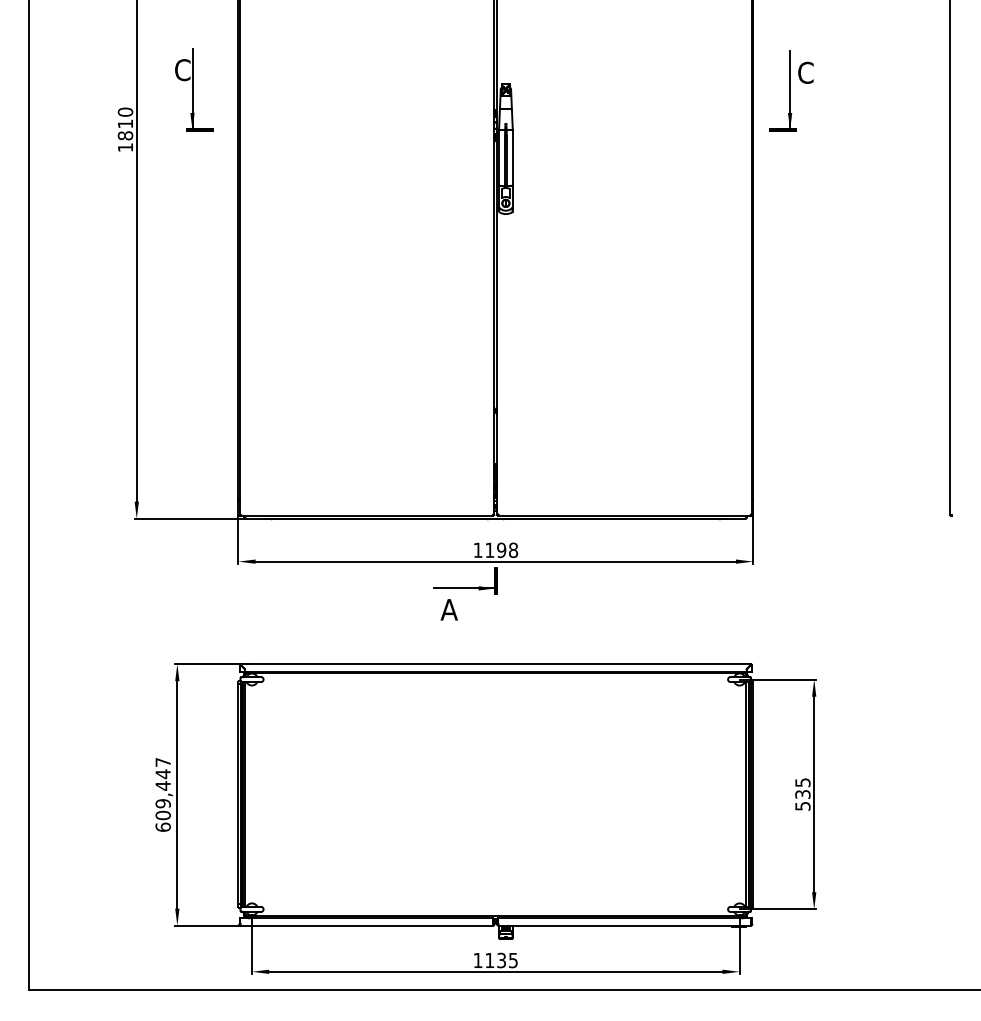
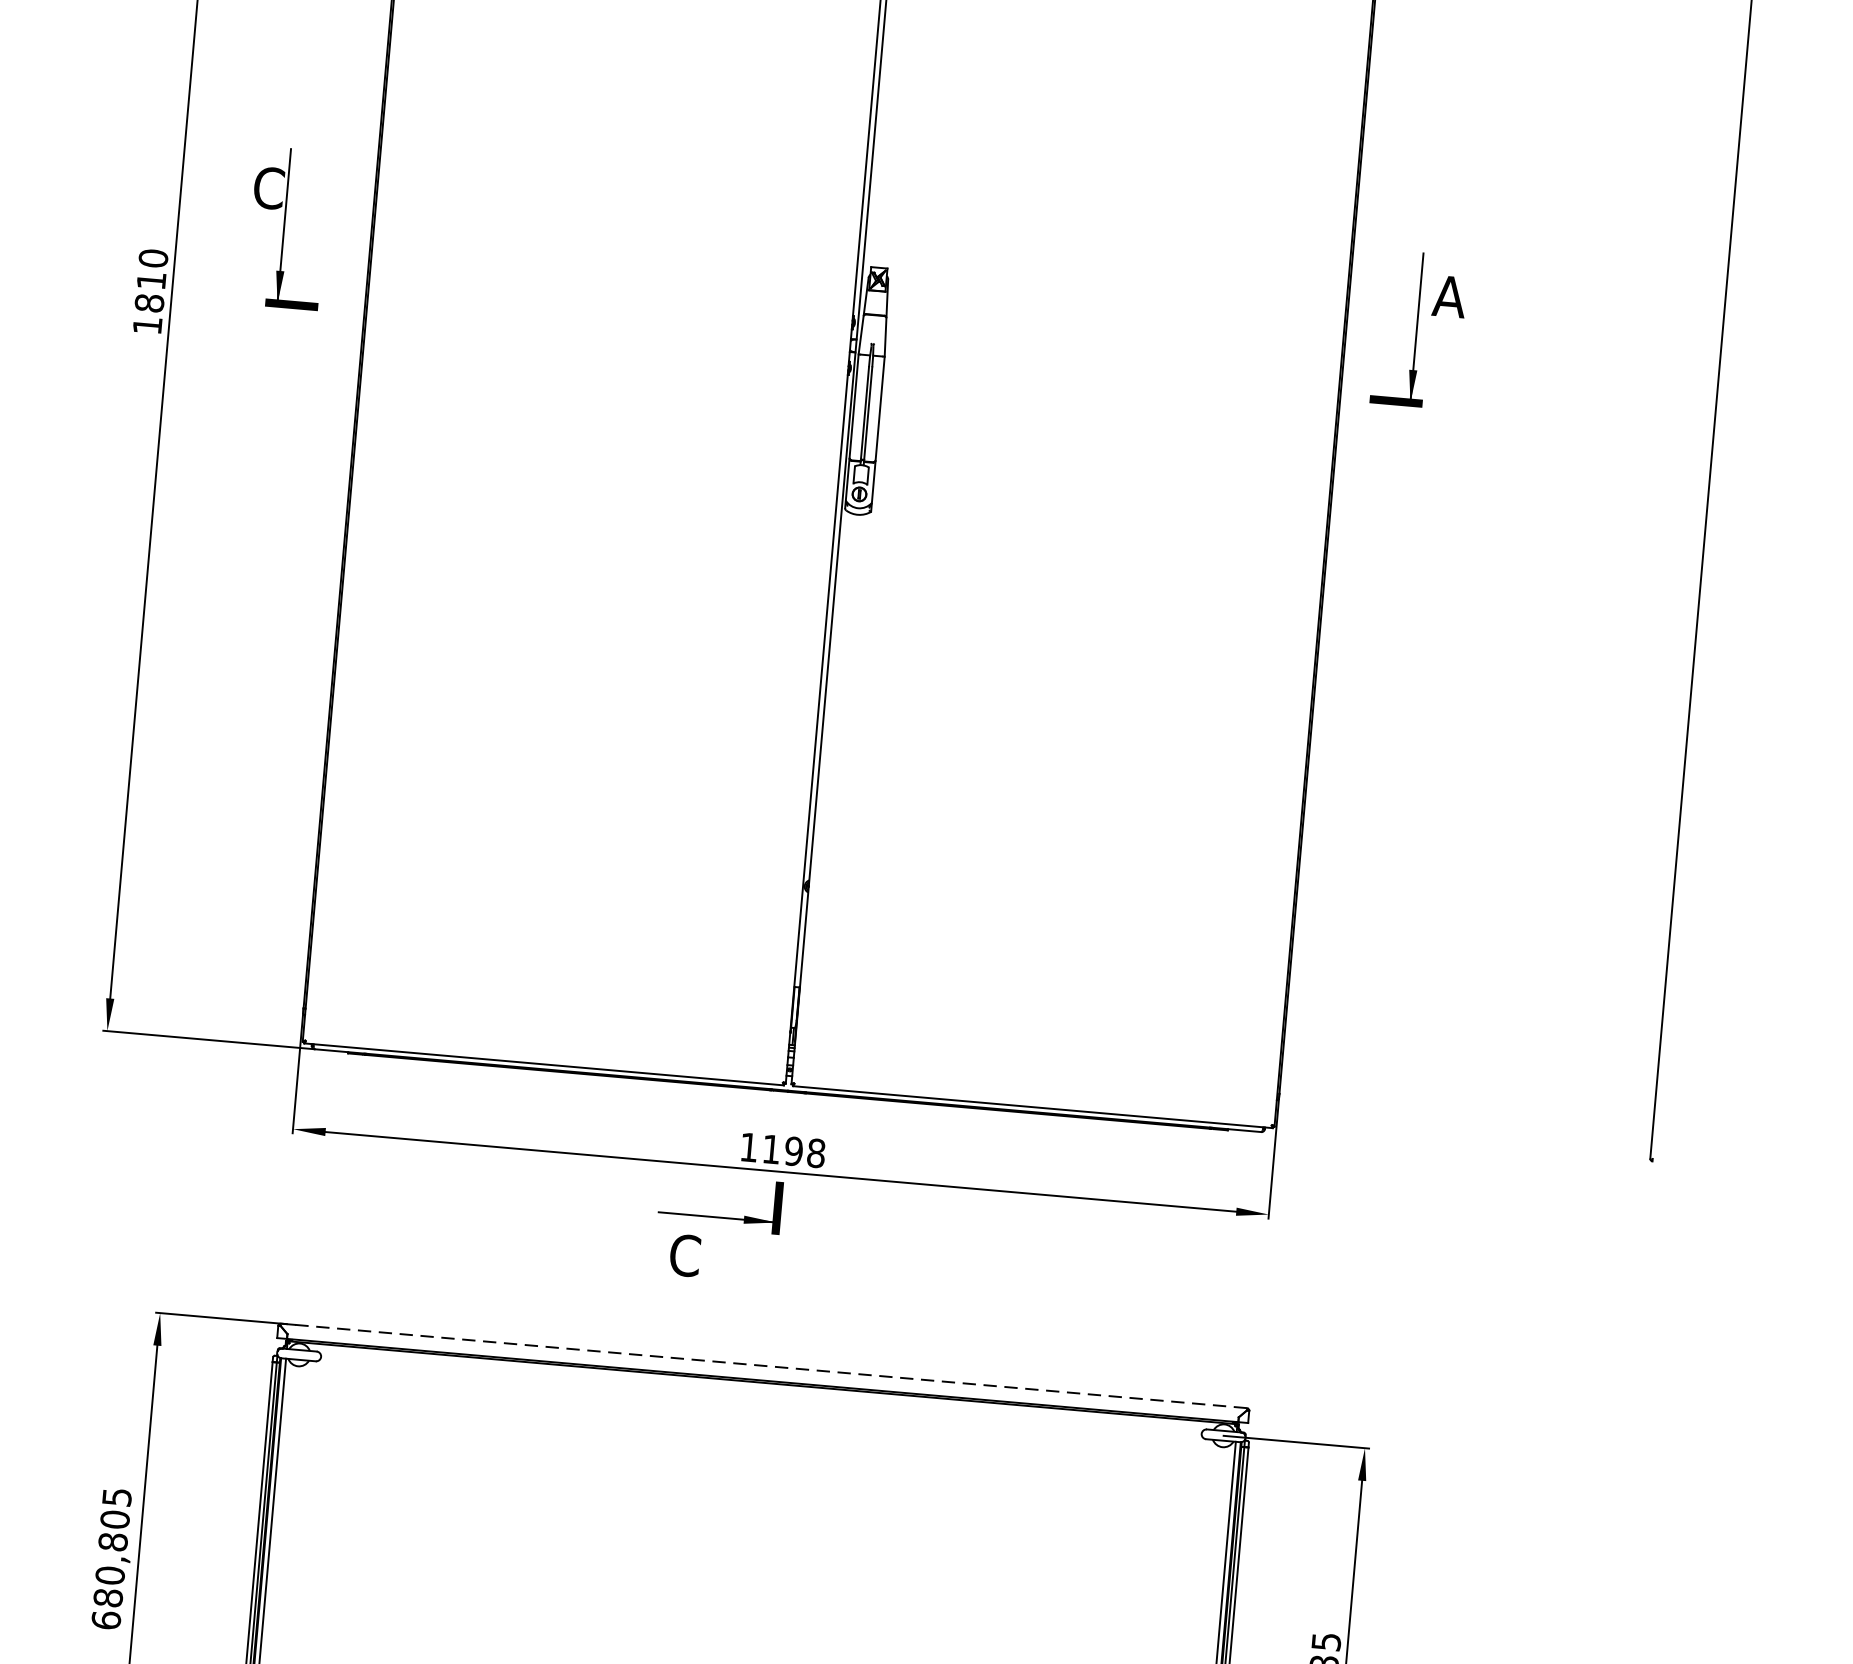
text: (805, 72) -> (1449, 295), C -> A
text: (448, 609) -> (683, 1254), A -> C
line: (495, 663) -> (763, 1364), solid -> dashed
text: (162, 789) -> (111, 1548), 609,447 -> 680,805

